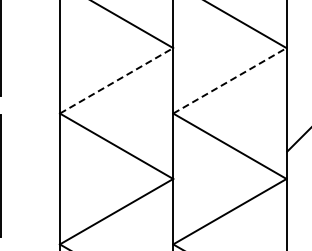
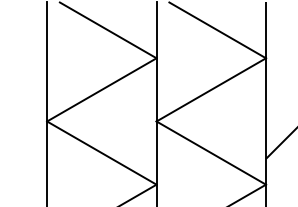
line: (117, 80) -> (102, 89), dashed -> solid
line: (230, 80) -> (211, 89), dashed -> solid

